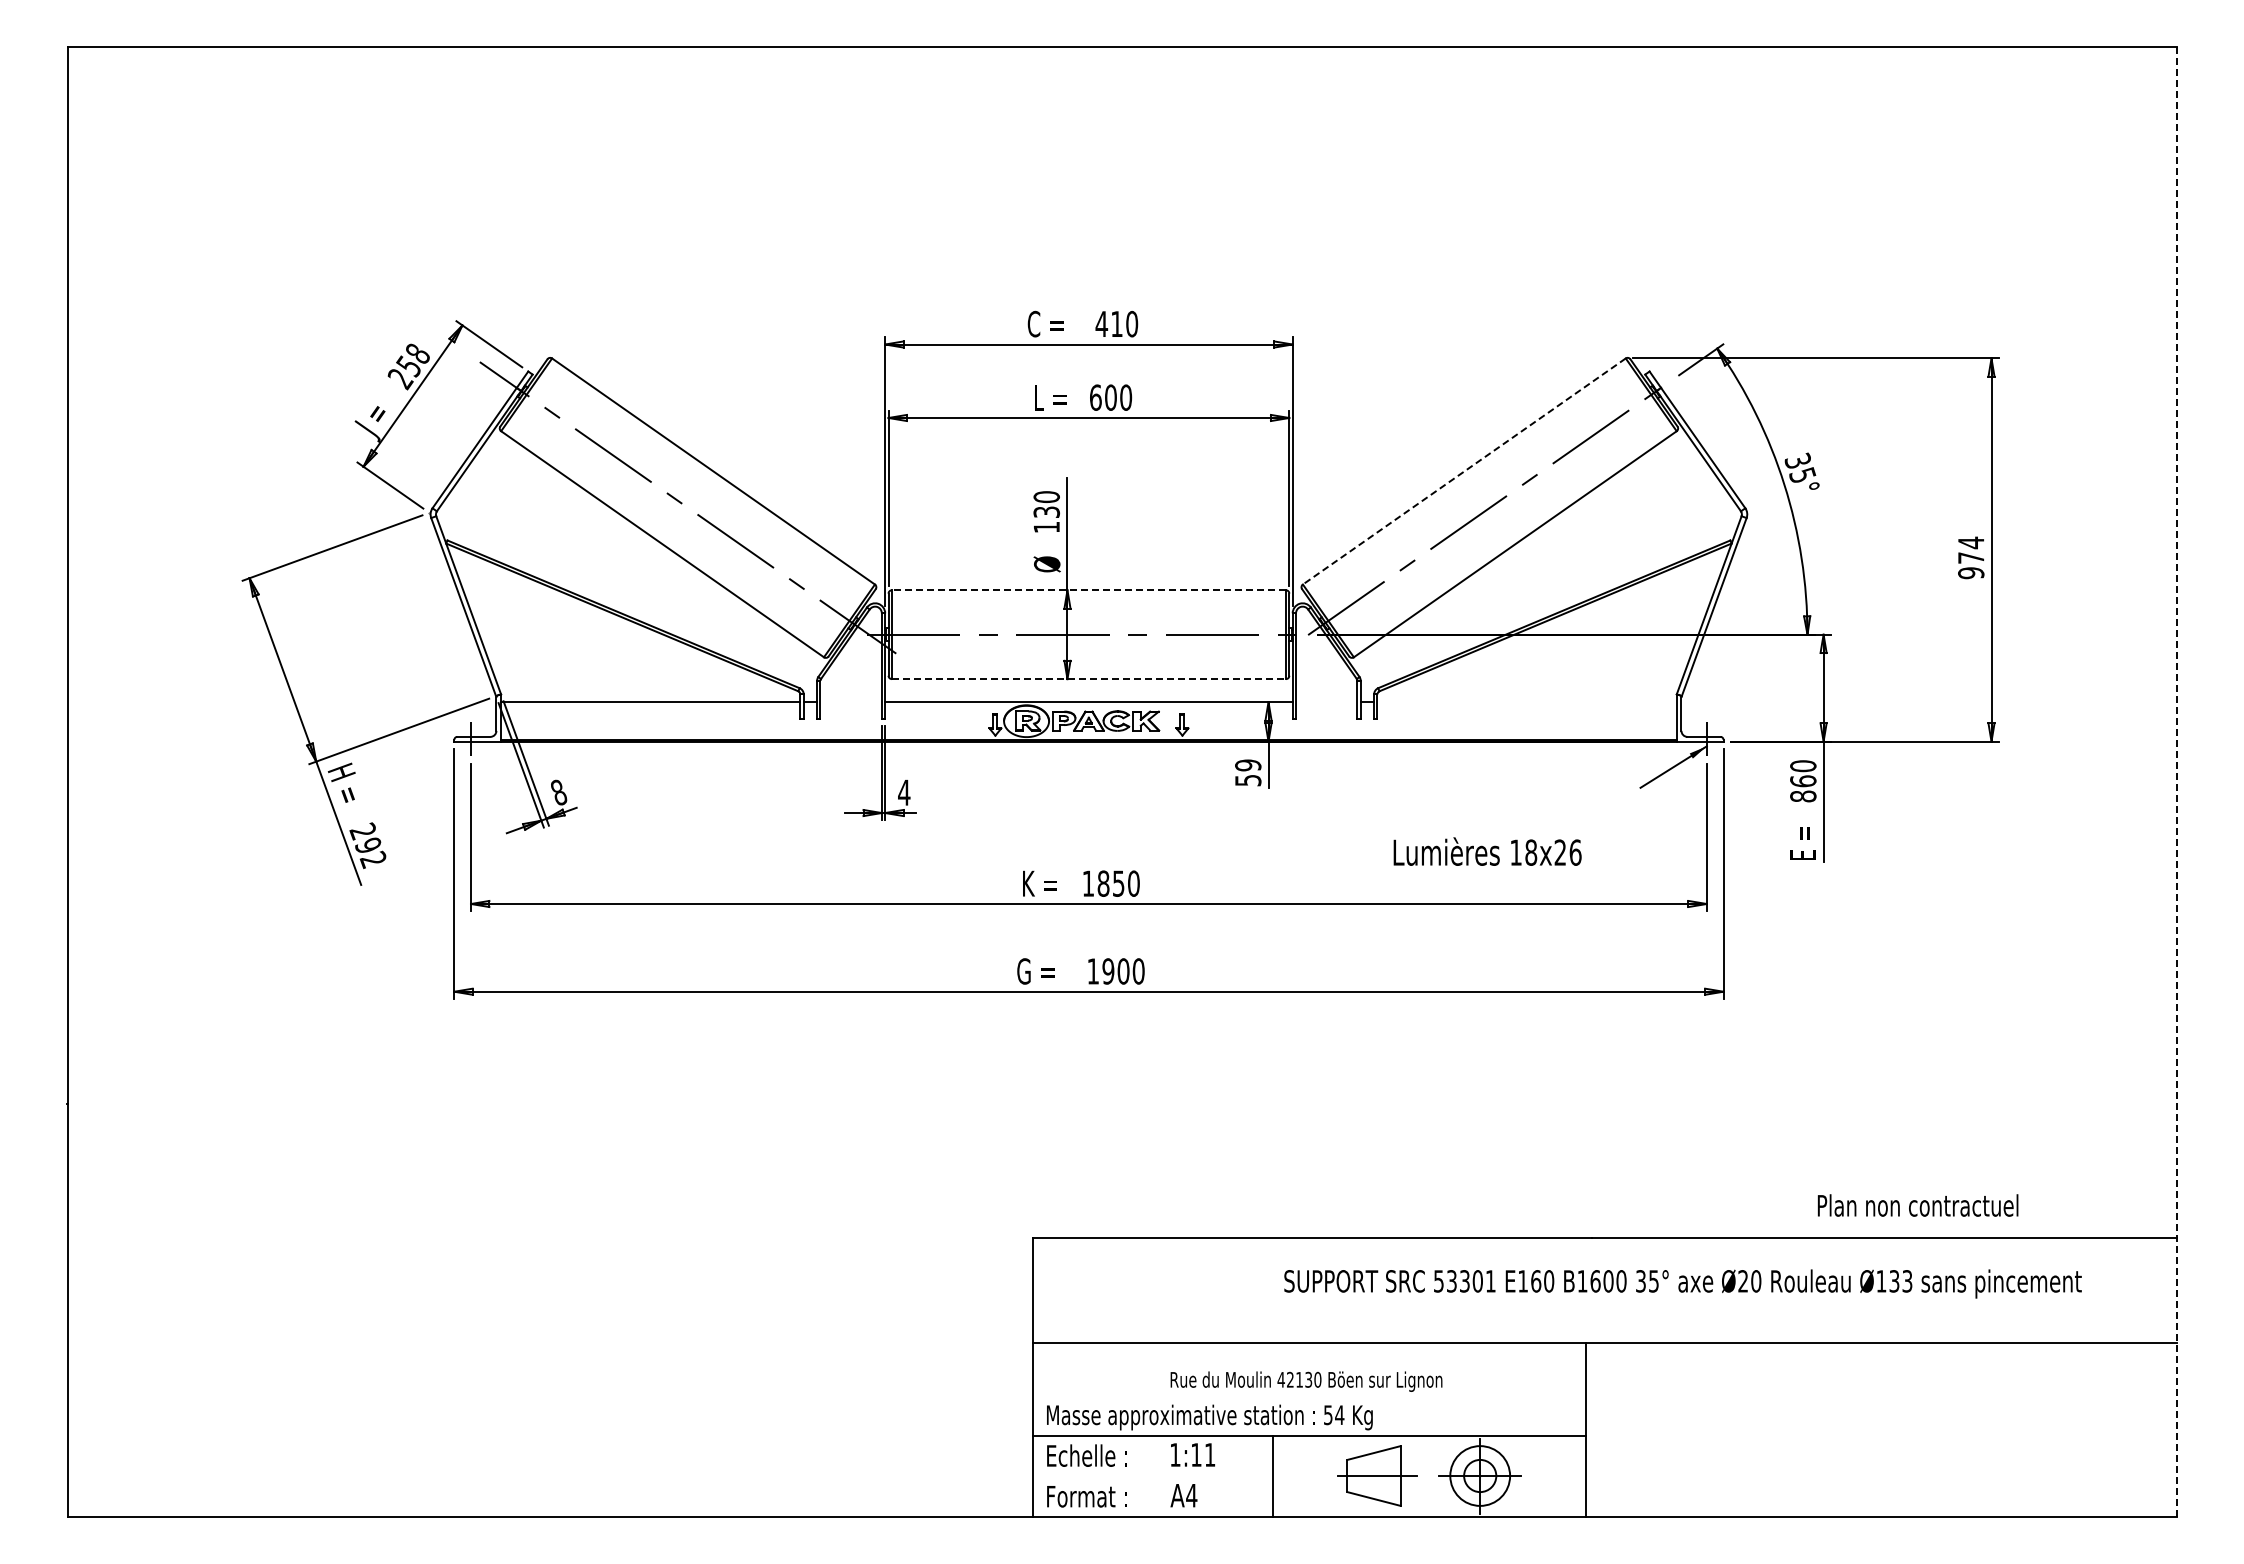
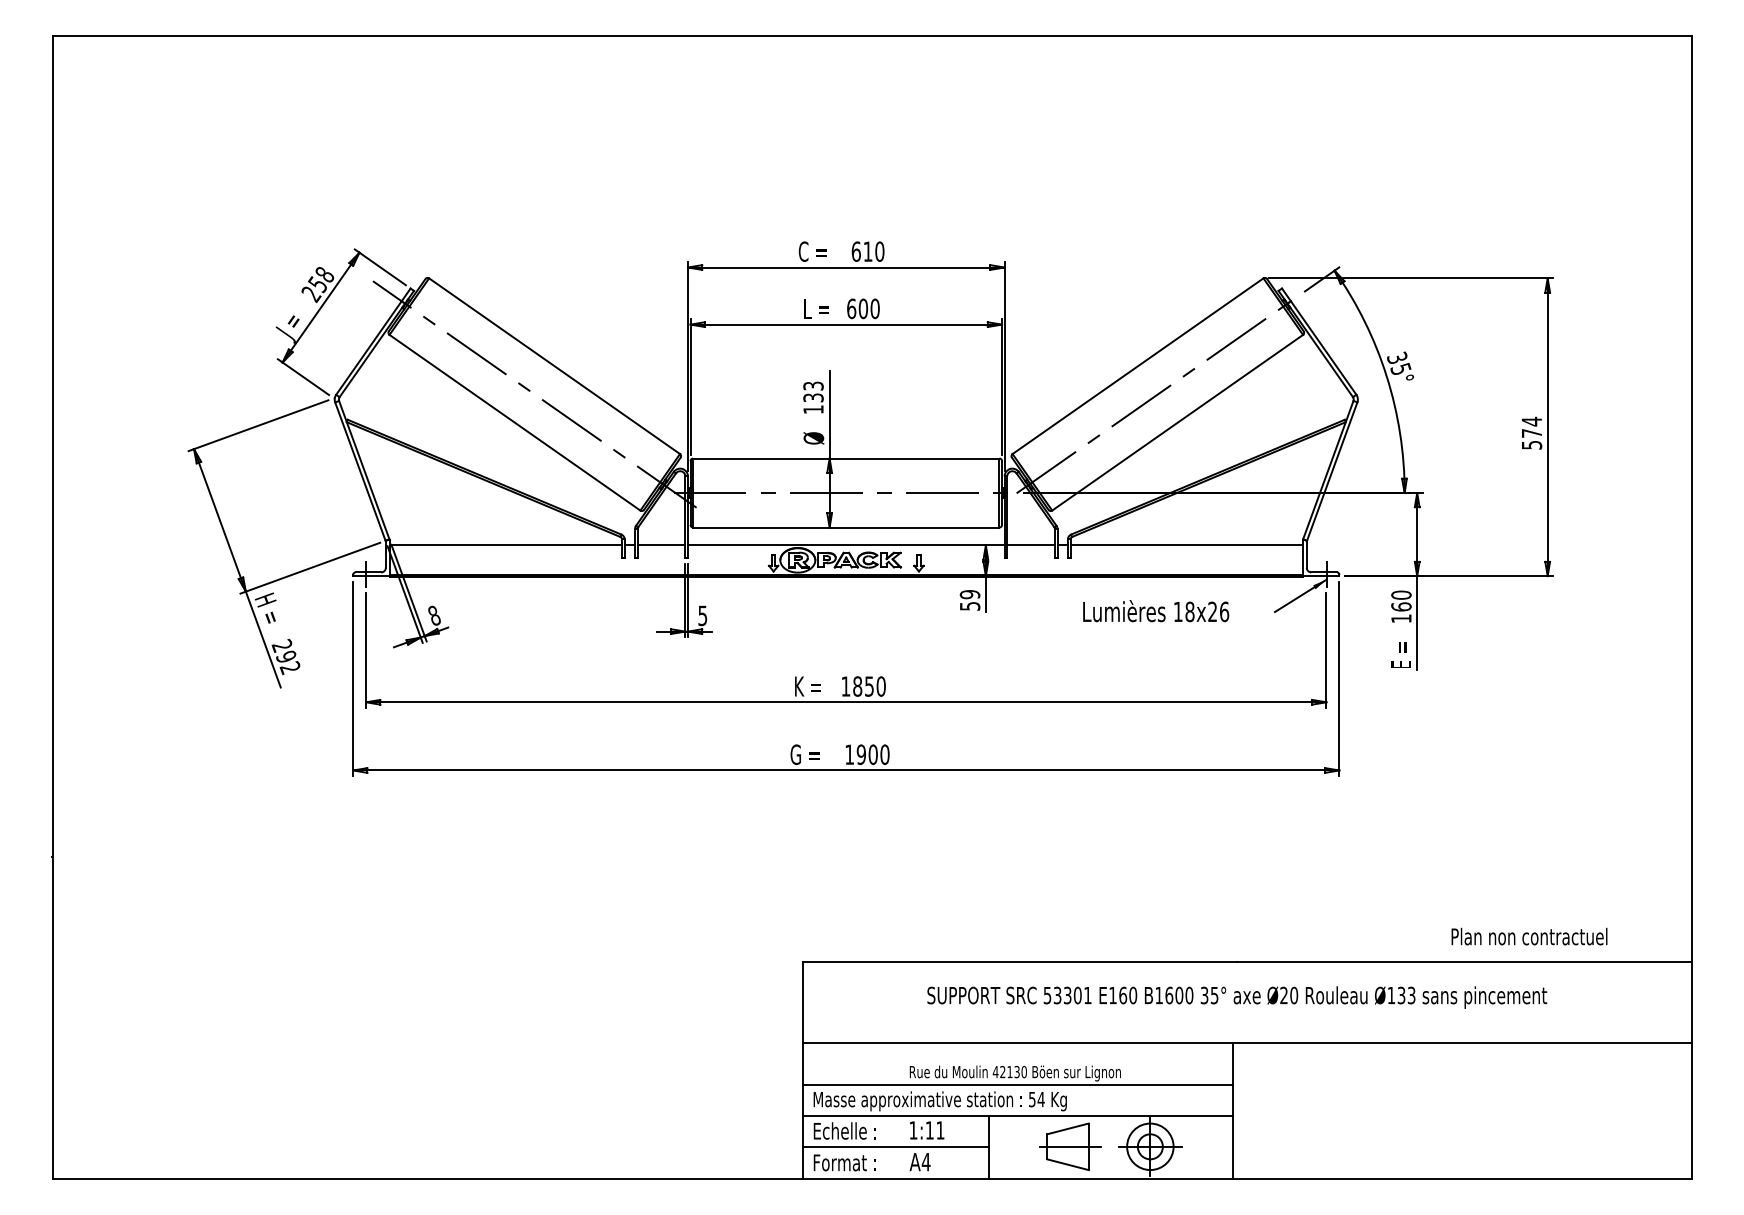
text: (1101, 323) -> (856, 251), 410 -> 610
line: (1463, 471) -> (1137, 366), dashed -> solid
text: (1046, 497) -> (813, 386), 130 -> 133
text: (1971, 573) -> (1532, 445), 974 -> 574
line: (1088, 590) -> (845, 458), dashed -> solid
line: (1089, 679) -> (846, 527), dashed -> solid
line: (850, 702) -> (661, 545), added
line: (1326, 702) -> (1030, 545), added
line: (1526, 702) -> (1186, 545), added
line: (2176, 781) -> (1691, 607), dashed -> solid
text: (904, 792) -> (702, 615), 4 -> 5
text: (1803, 796) -> (1401, 618), 860 -> 160
text: (1487, 851) -> (1156, 610), moved
text: (1917, 1205) -> (1529, 936), moved
text: (1682, 1283) -> (1236, 997), moved
line: (1309, 1396) -> (1017, 1085), added
line: (1152, 1476) -> (895, 1147), added

